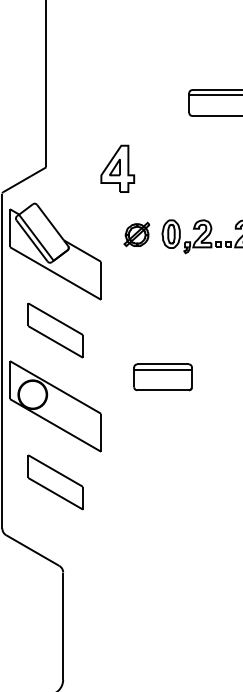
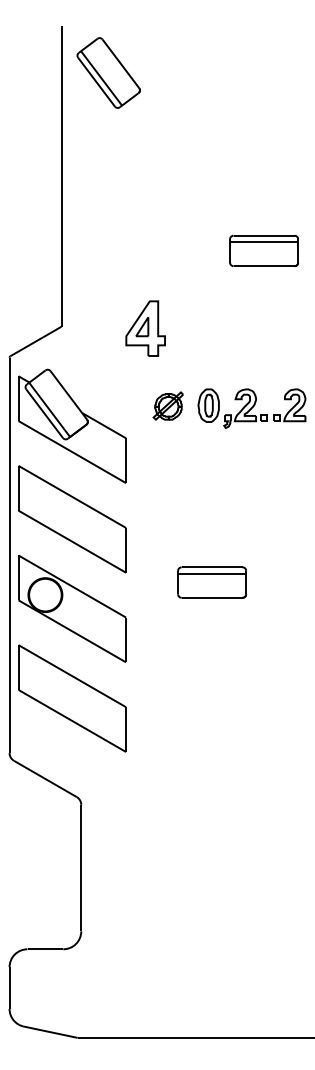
part: (55, 330) -> (72, 519), size x1.67
part: (163, 377) -> (212, 582), moved
part: (55, 482) -> (72, 698), size x1.67

